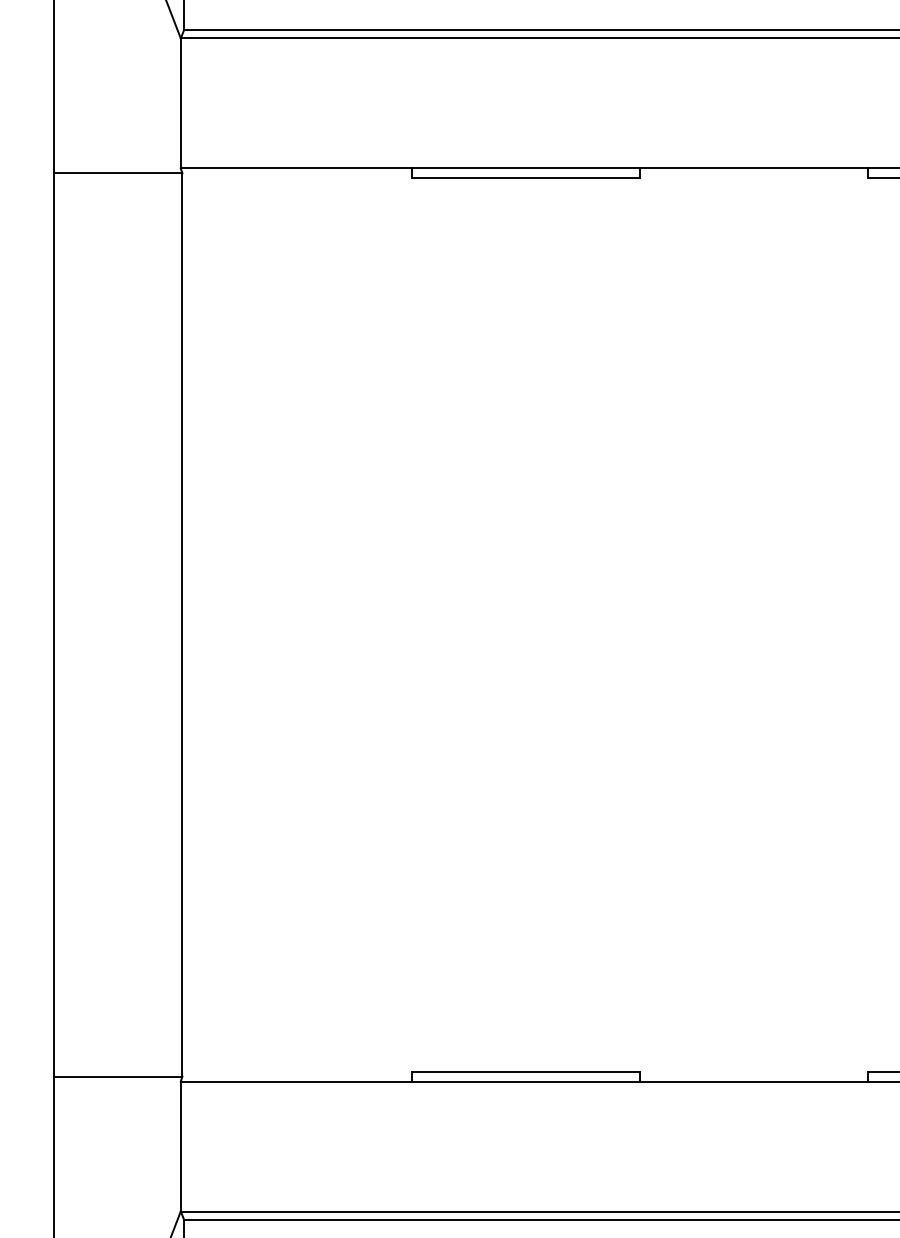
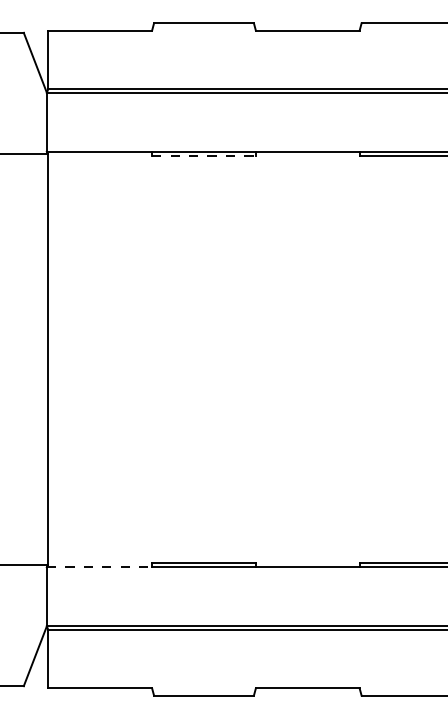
line: (527, 178) -> (204, 156), solid -> dashed
line: (296, 1082) -> (99, 567), solid -> dashed

